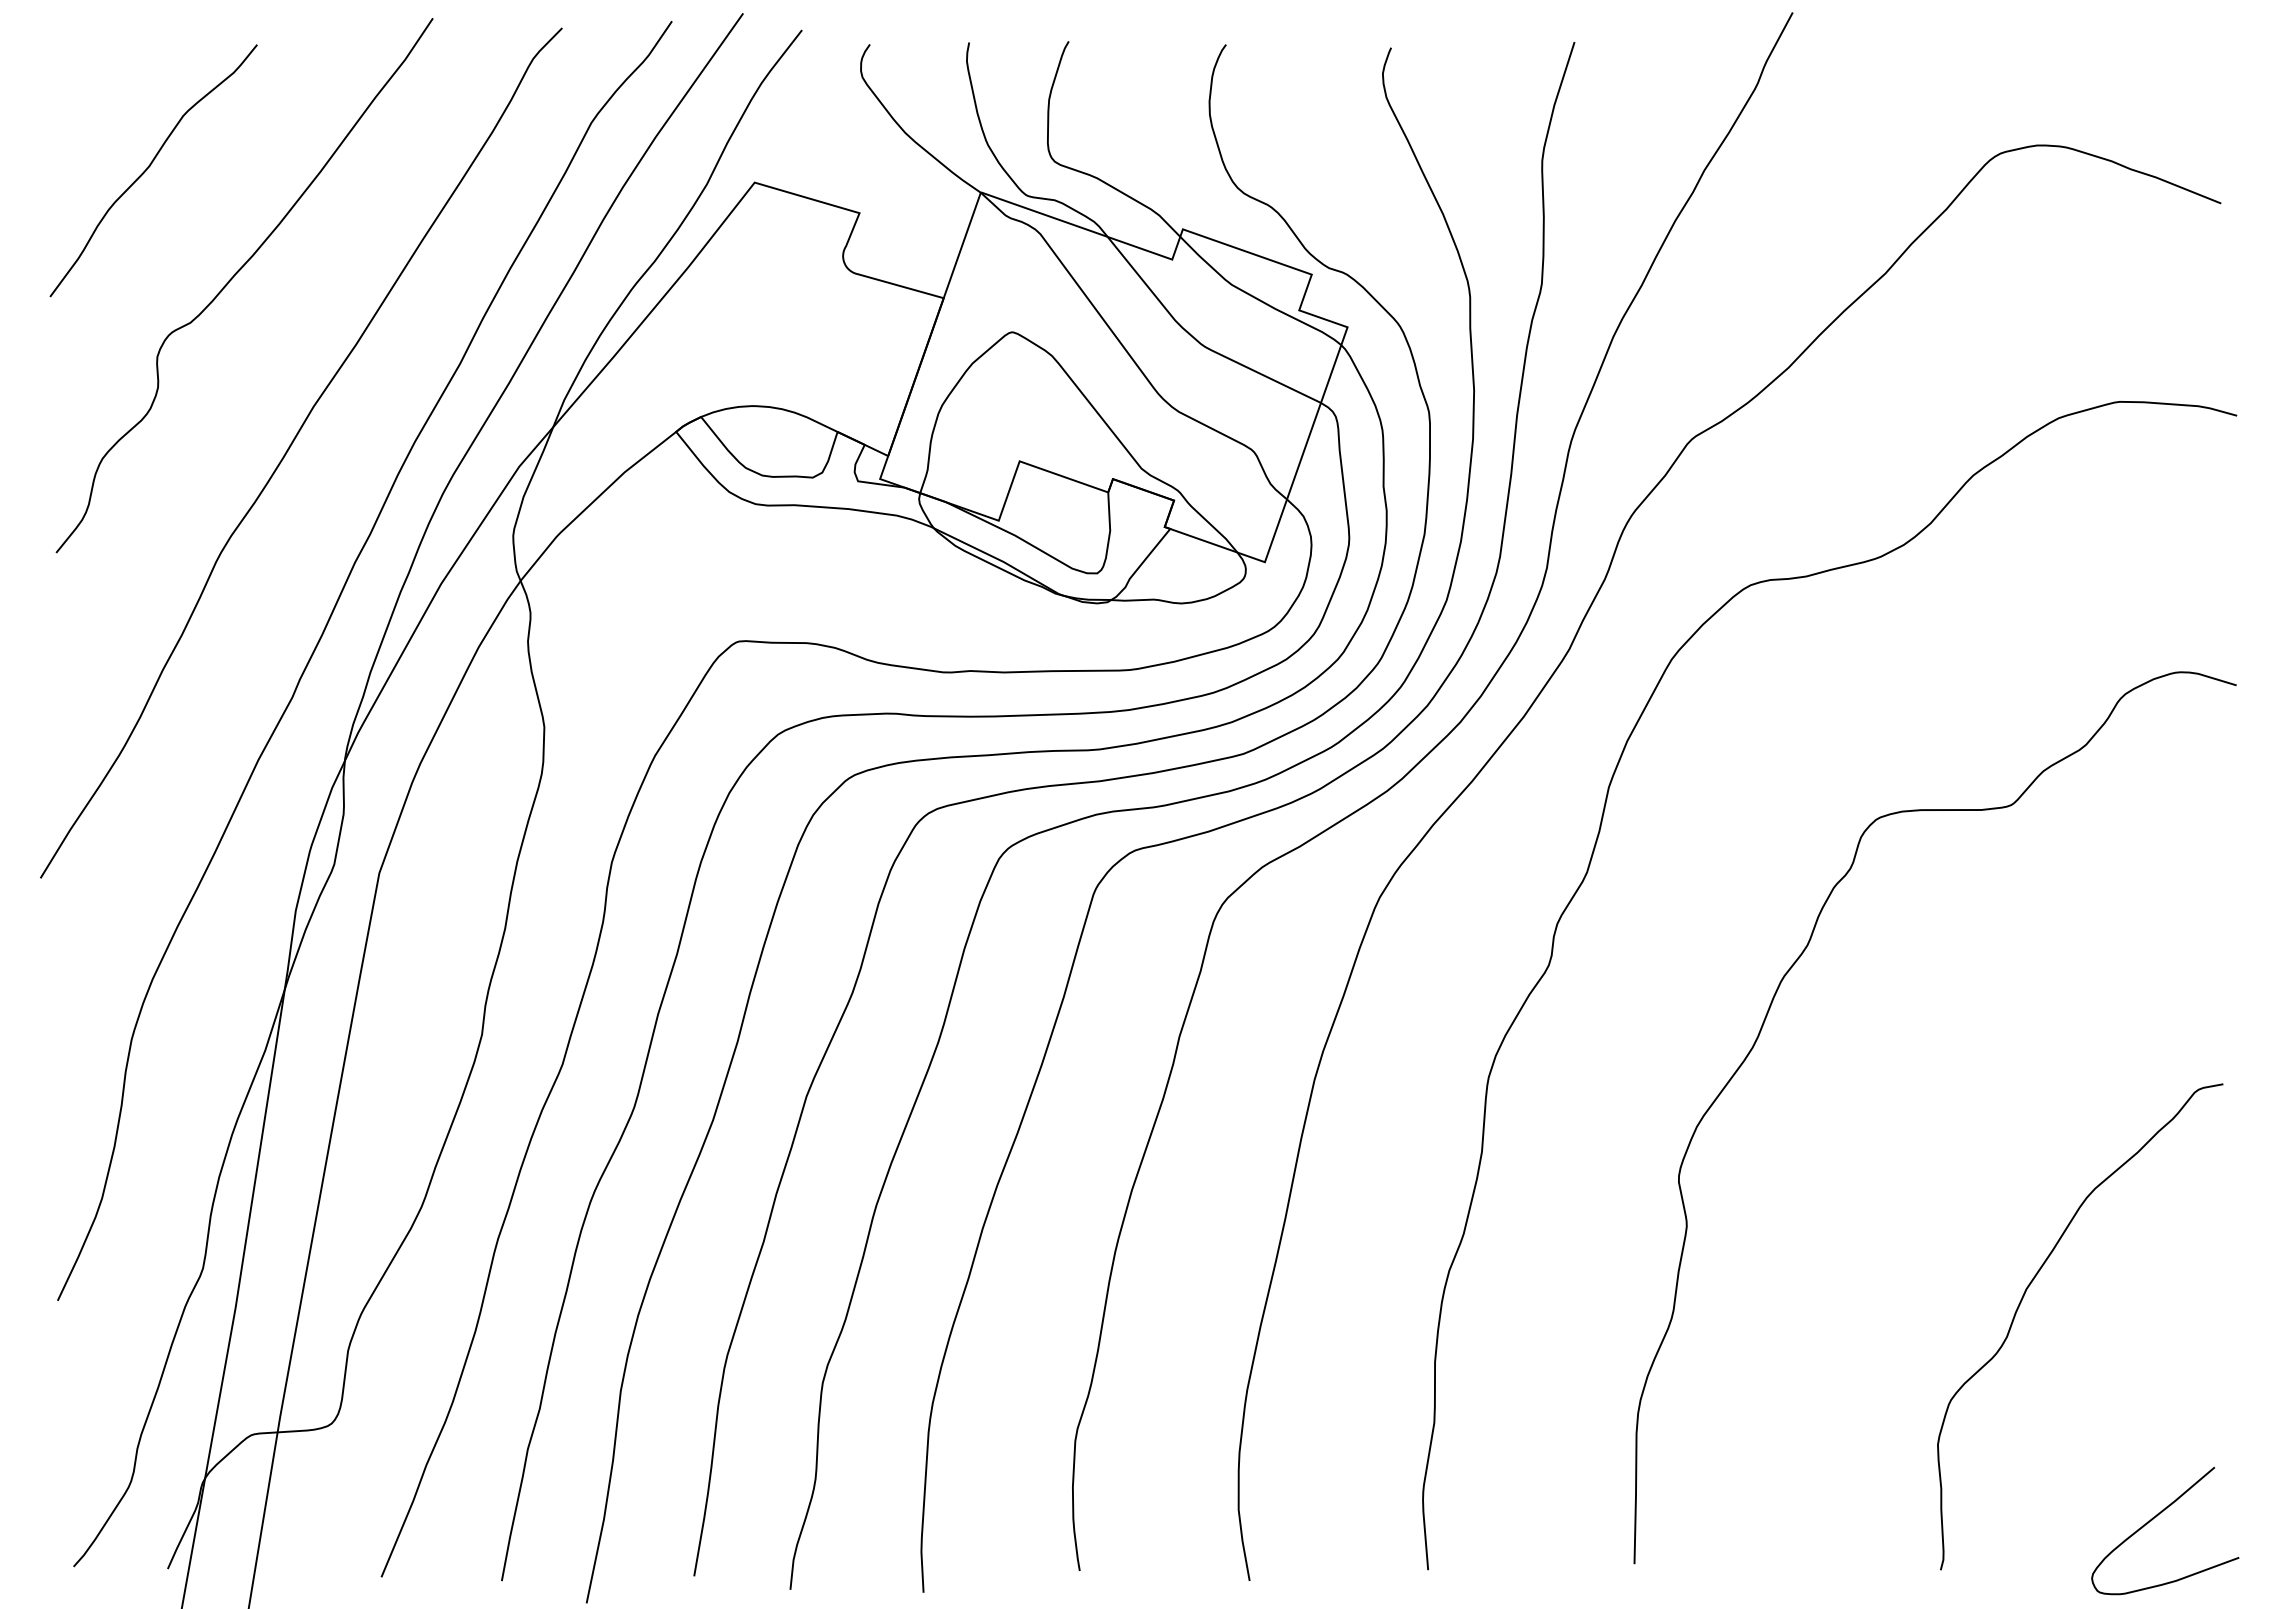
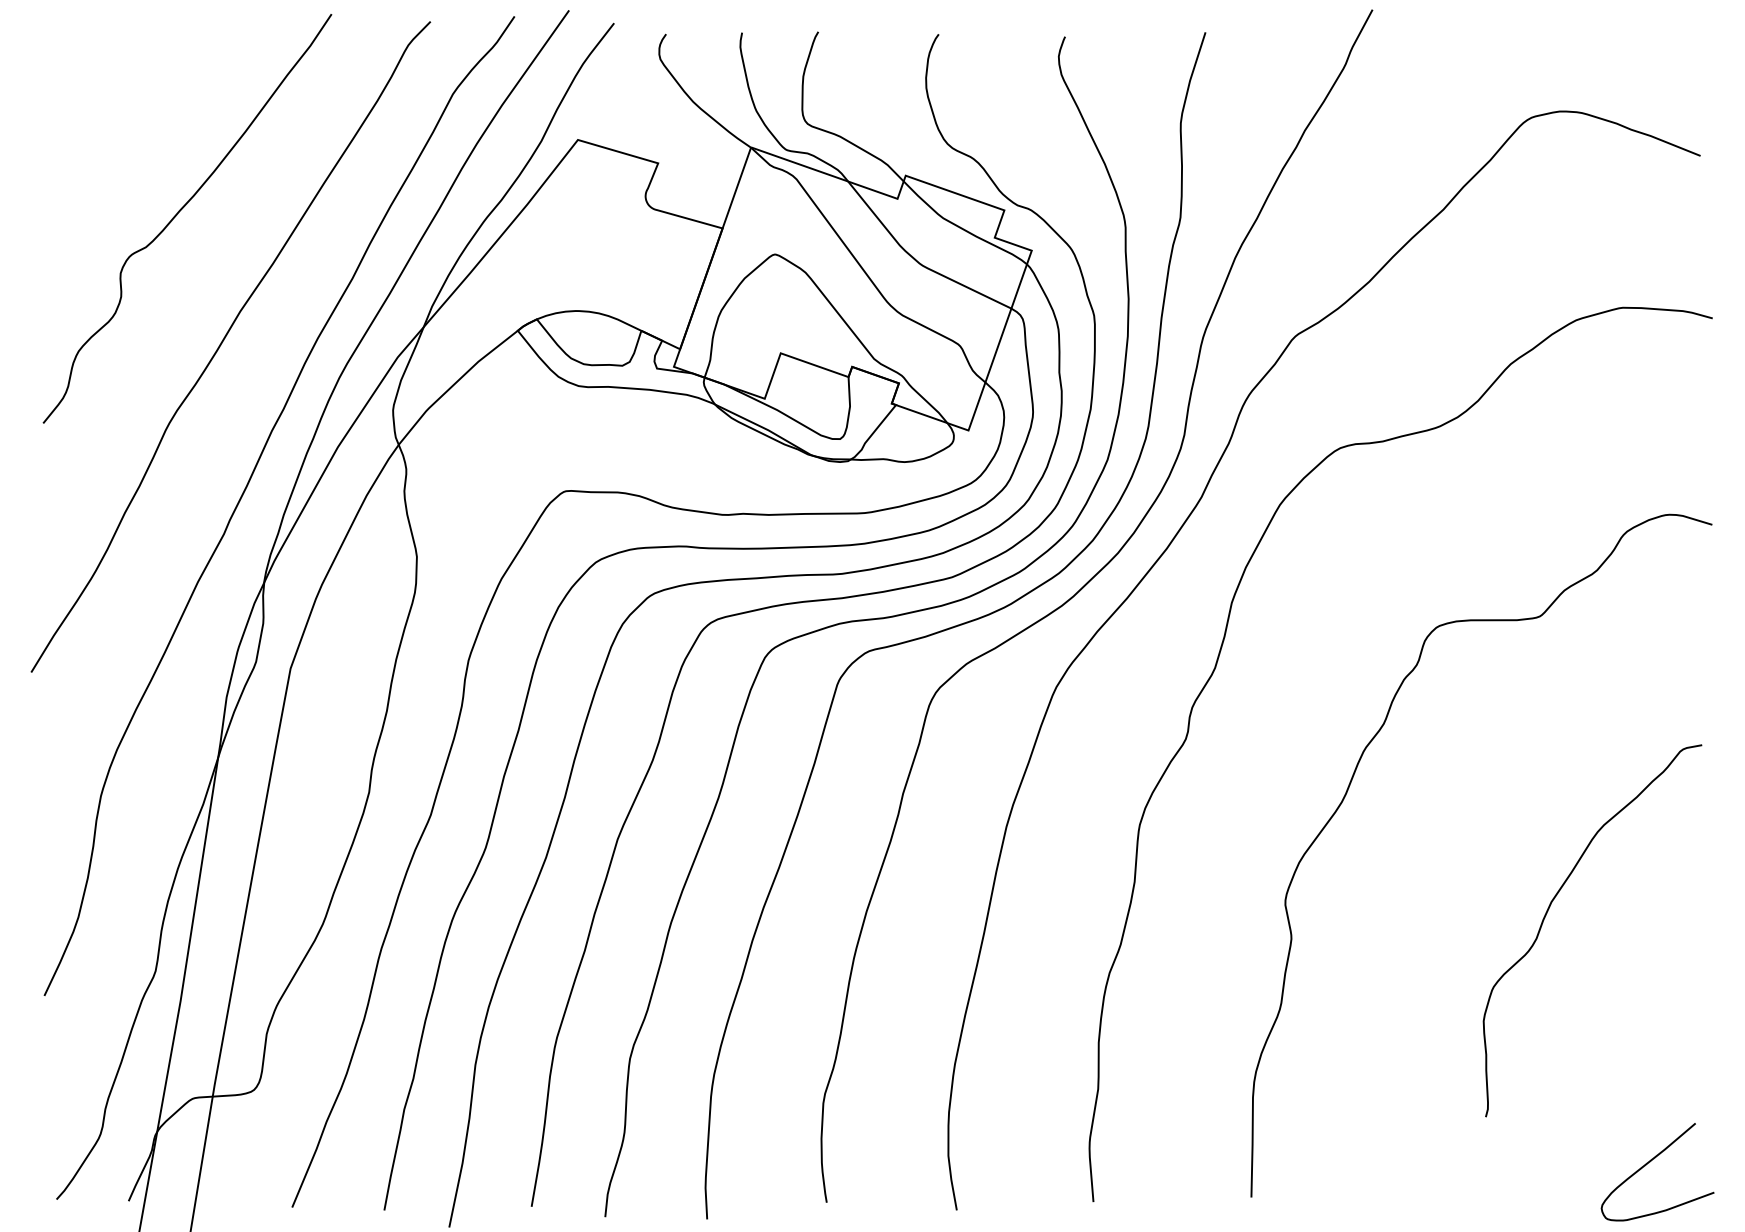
curve: (150, 166) -> (115, 127), removed
curve: (2023, 1298) -> (1549, 909), moved

